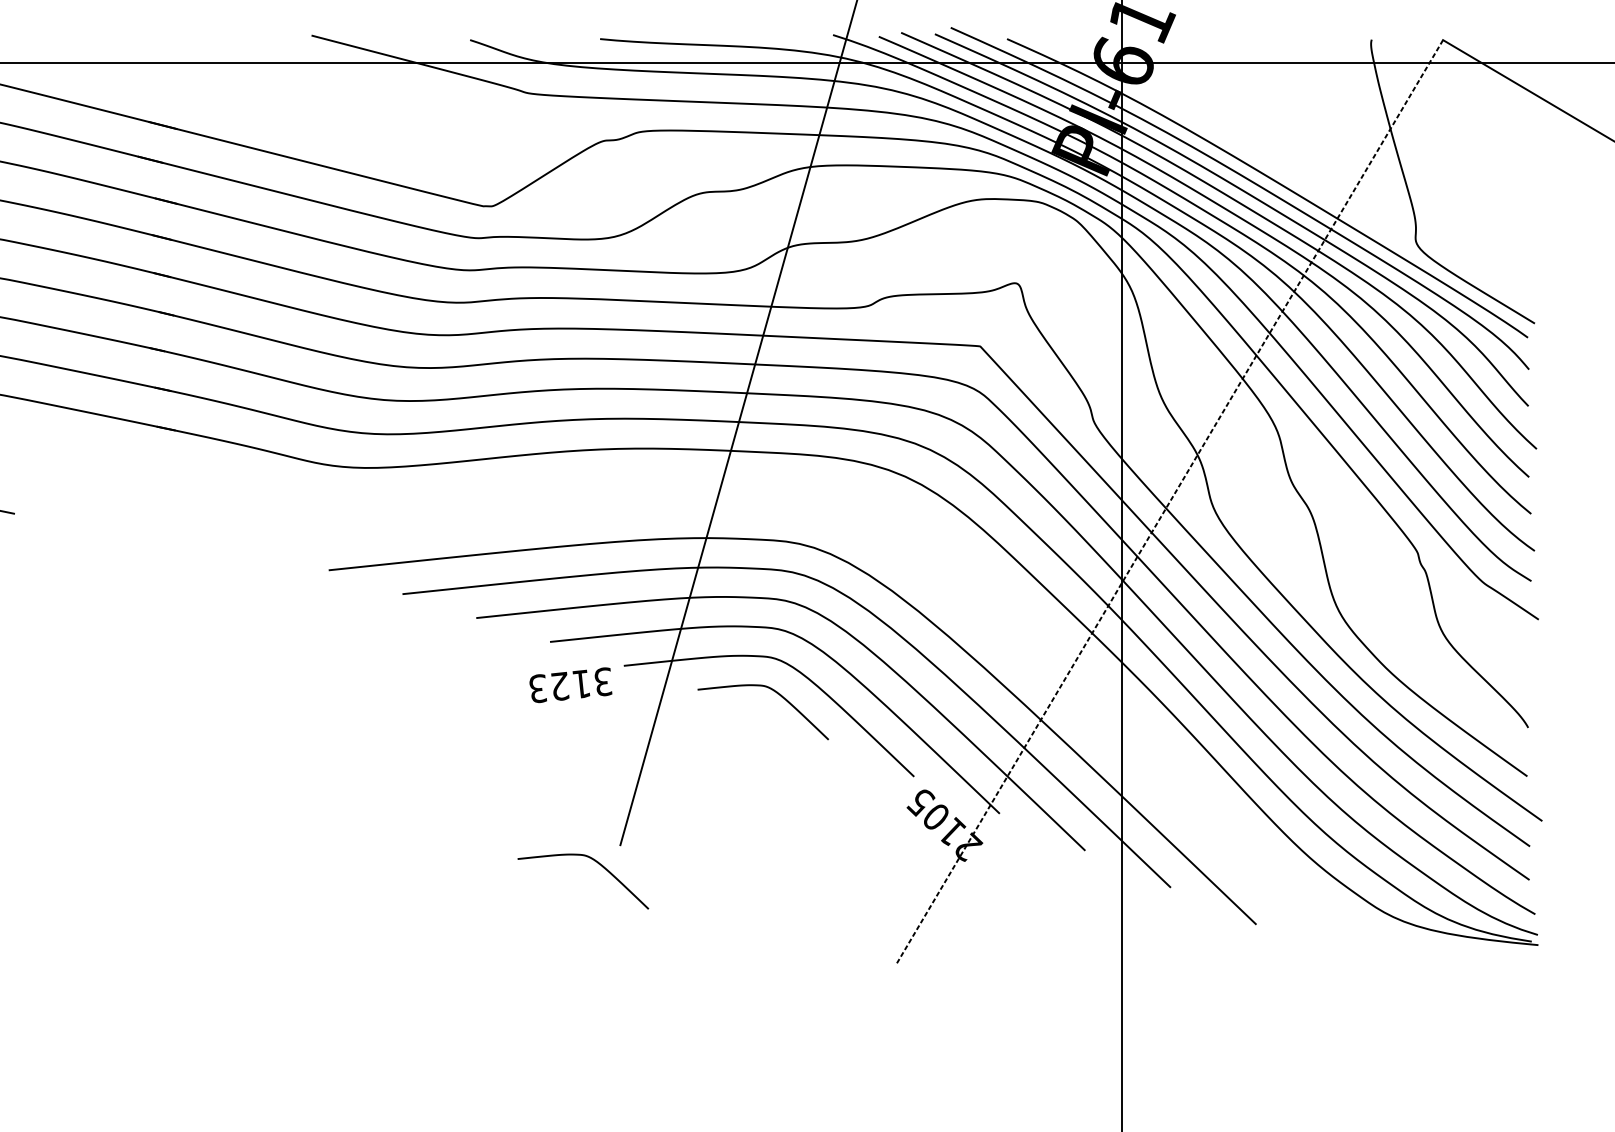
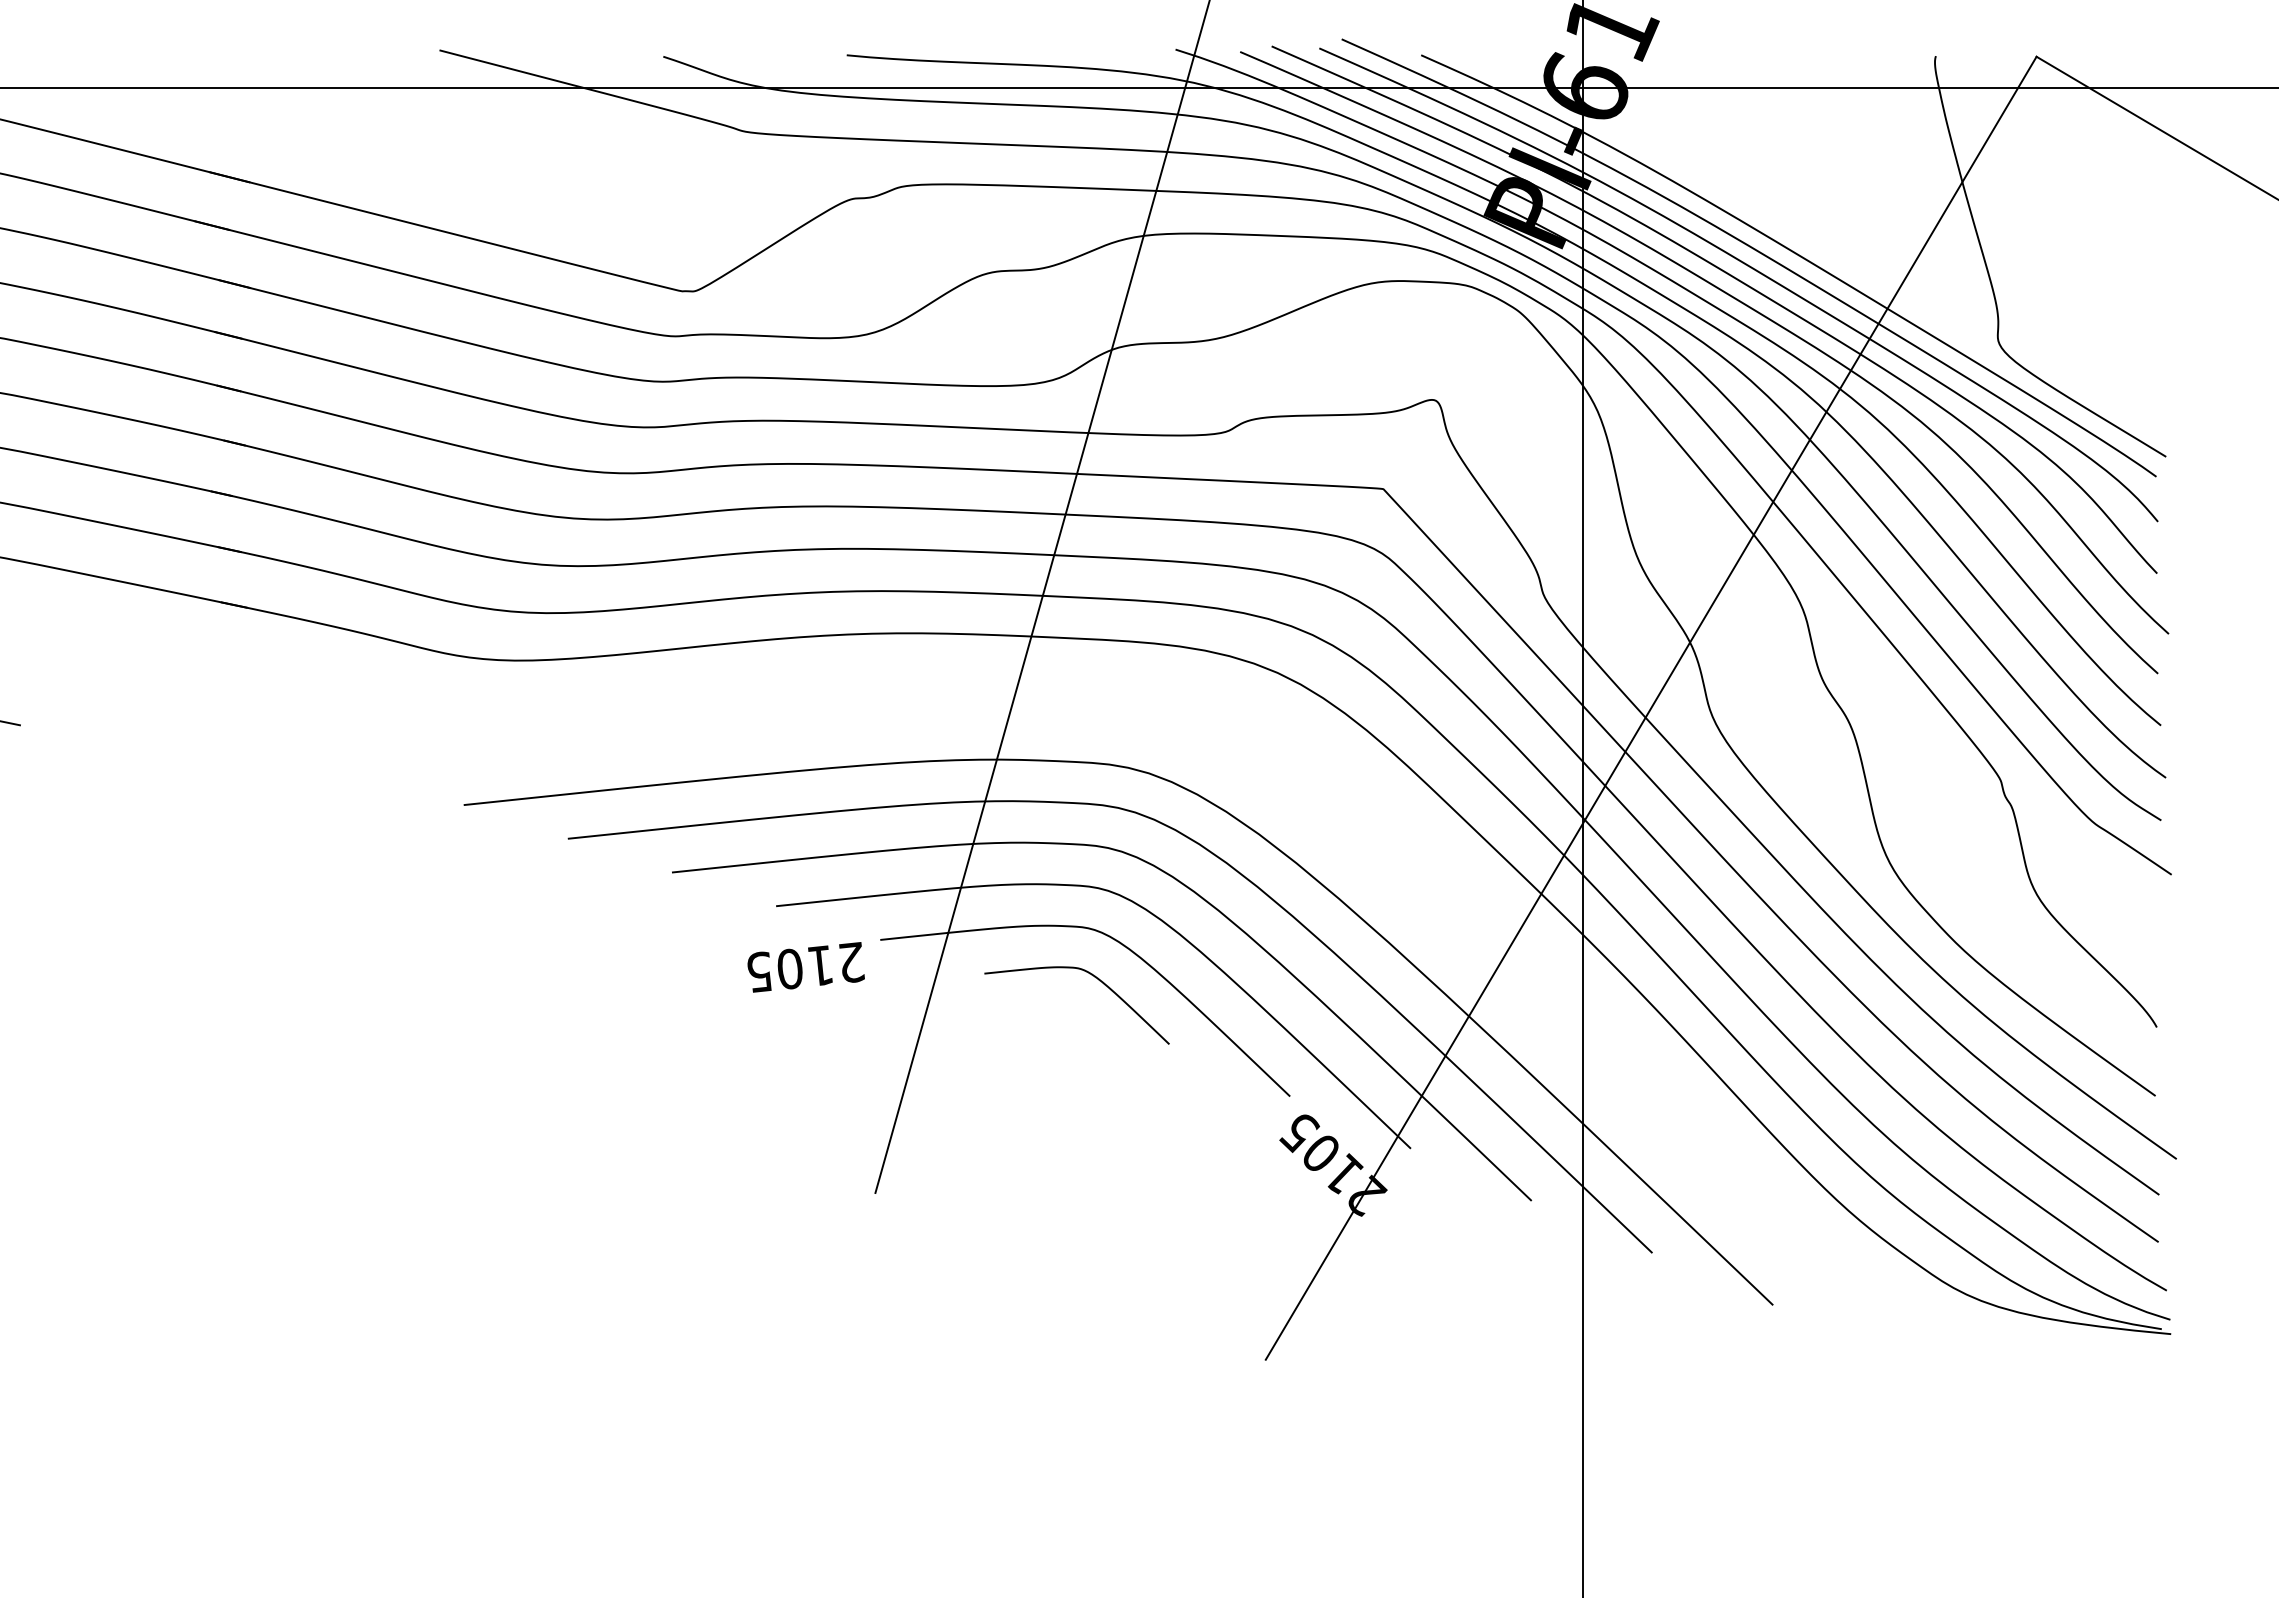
line: (1170, 501) -> (1651, 708), dashed -> solid
text: (570, 685) -> (805, 967), 3123 -> 2105
curve: (596, 862) -> (841, 1217), removed

